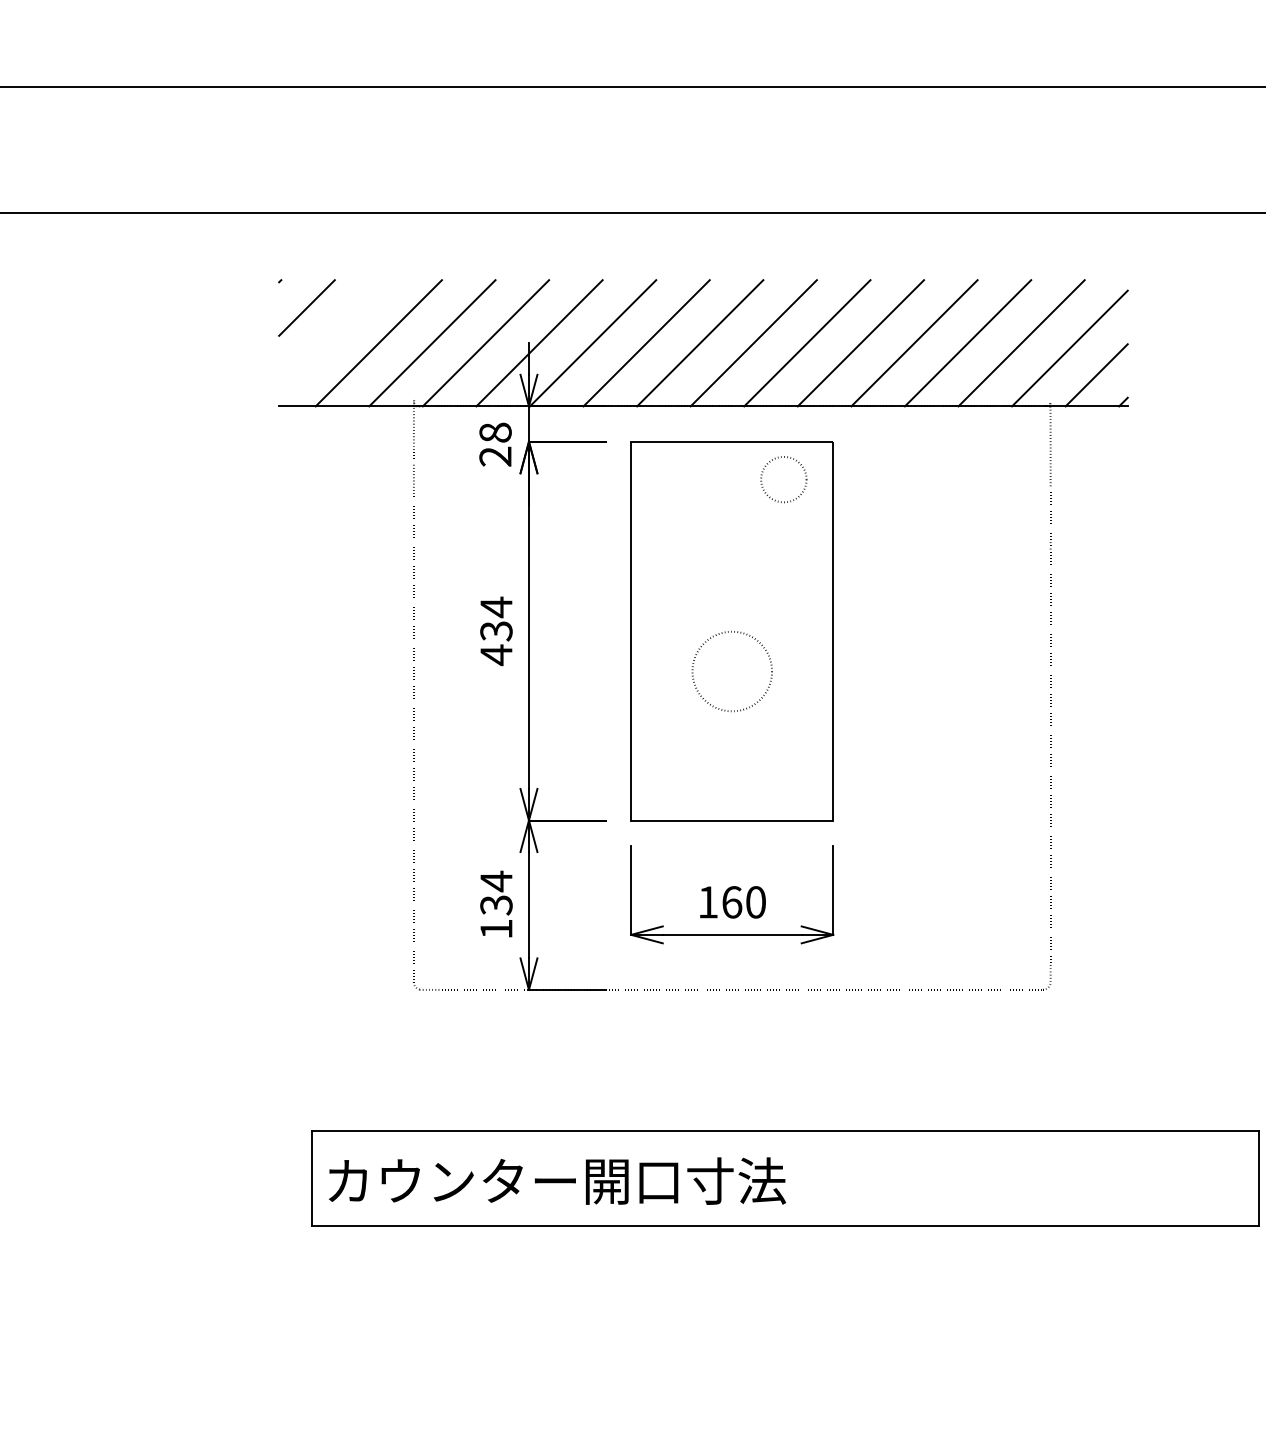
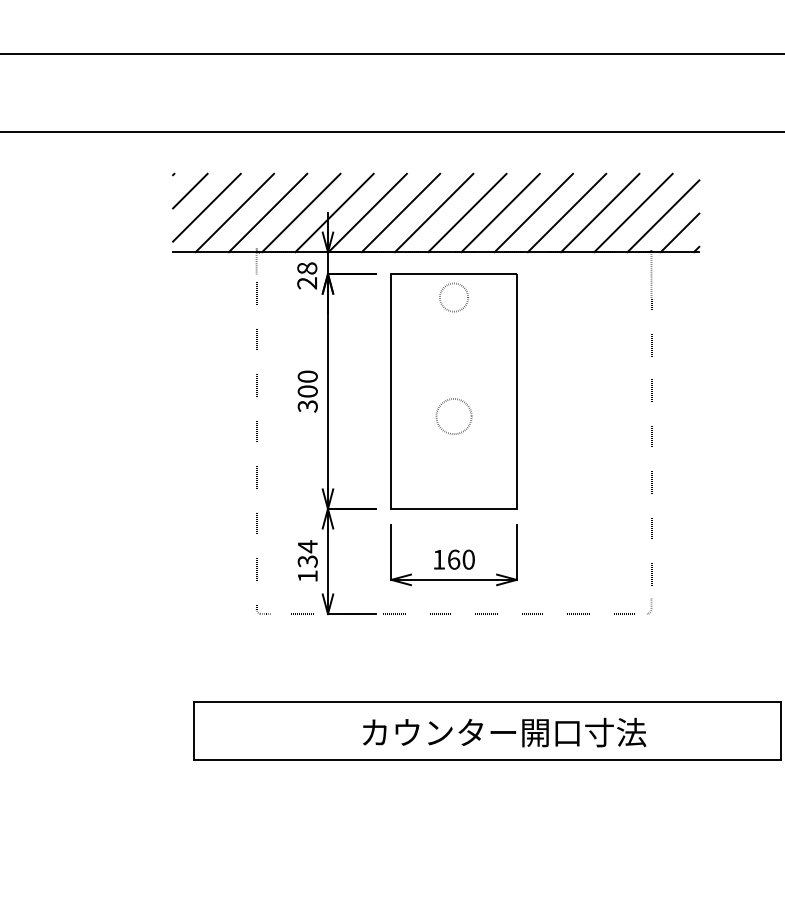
line: (333, 334) -> (206, 207), added
circle: (782, 479) -> (453, 297), moved
text: (495, 631) -> (307, 391), 434 -> 300
circle: (731, 671) -> (453, 416), size x0.71
text: (557, 1180) -> (504, 732), moved

